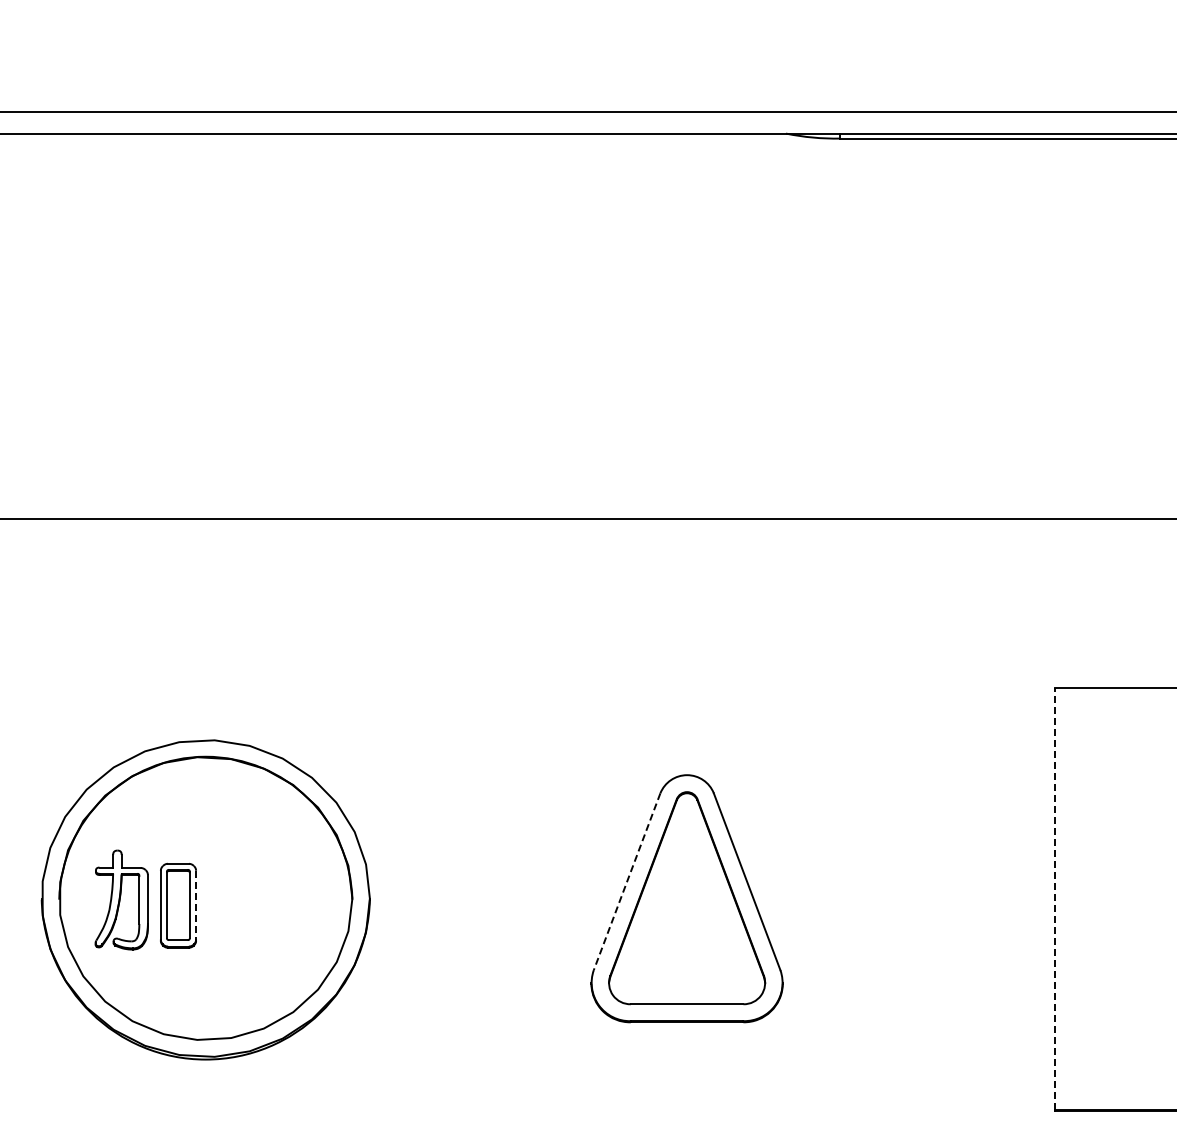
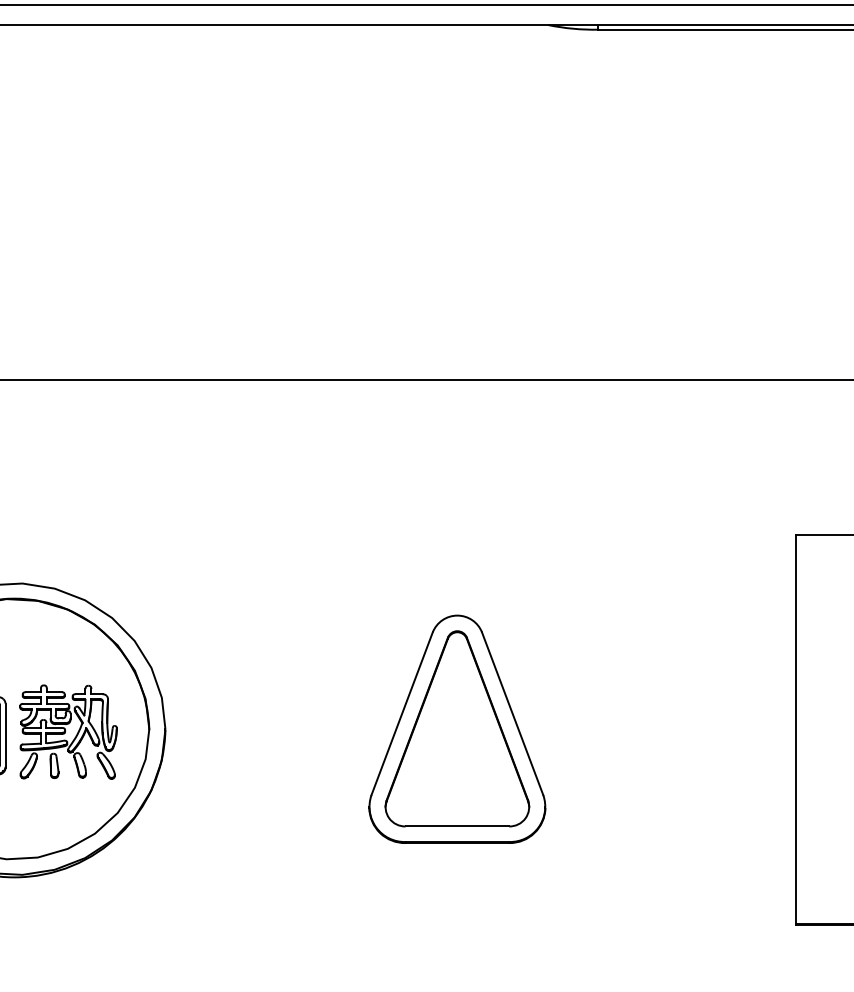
line: (626, 882) -> (401, 714), dashed -> solid
line: (1054, 898) -> (795, 729), dashed -> solid
part: (264, 901) -> (68, 731), added
line: (196, 905) -> (5, 735), dashed -> solid

